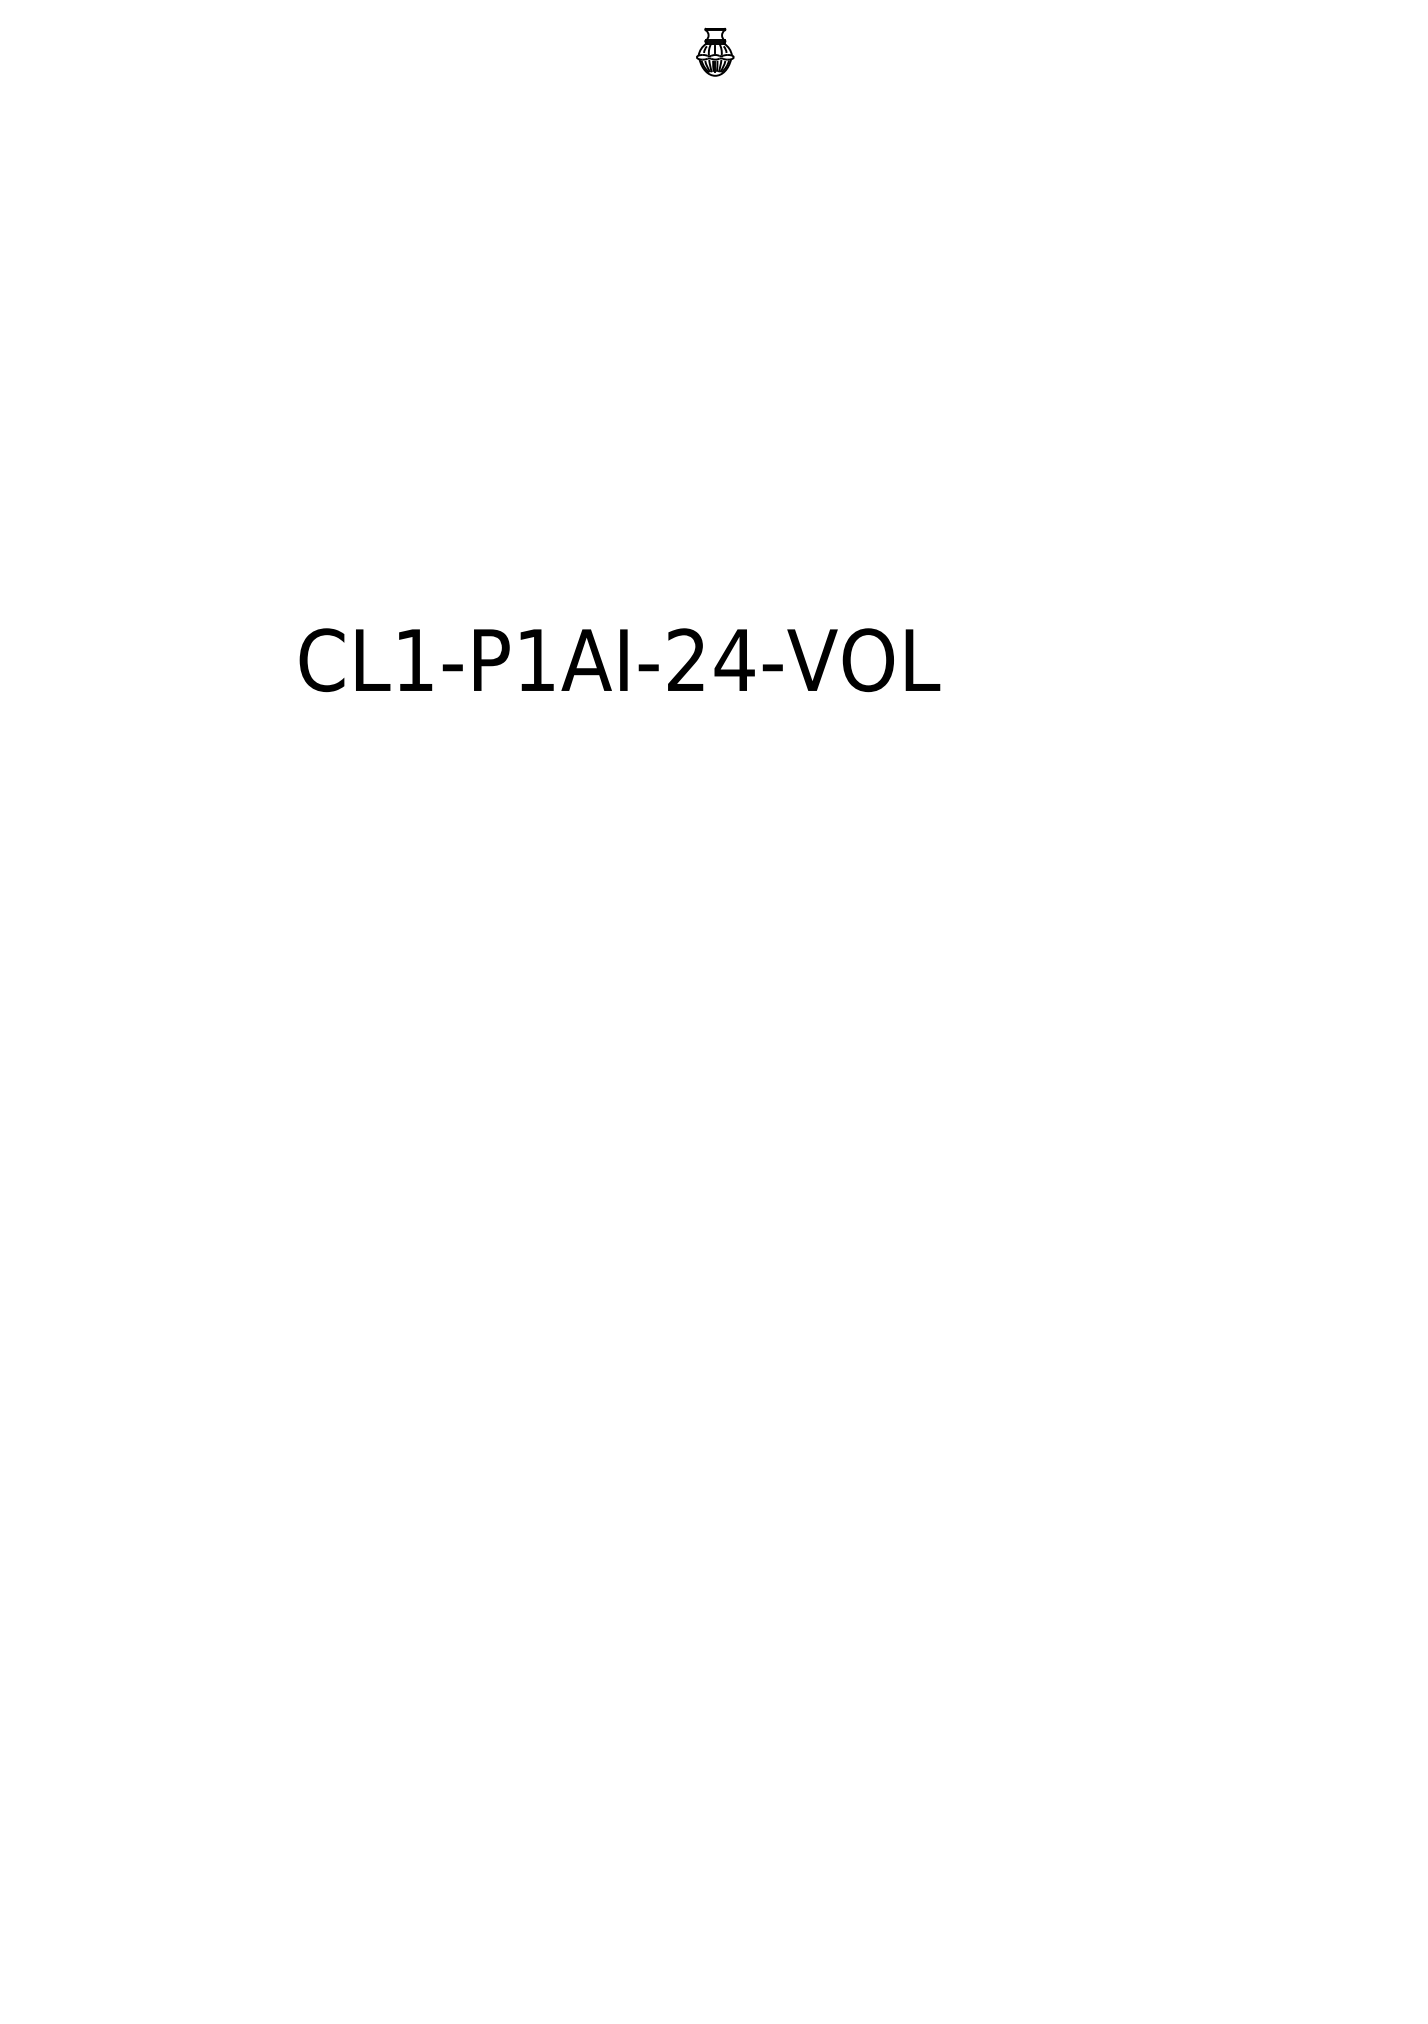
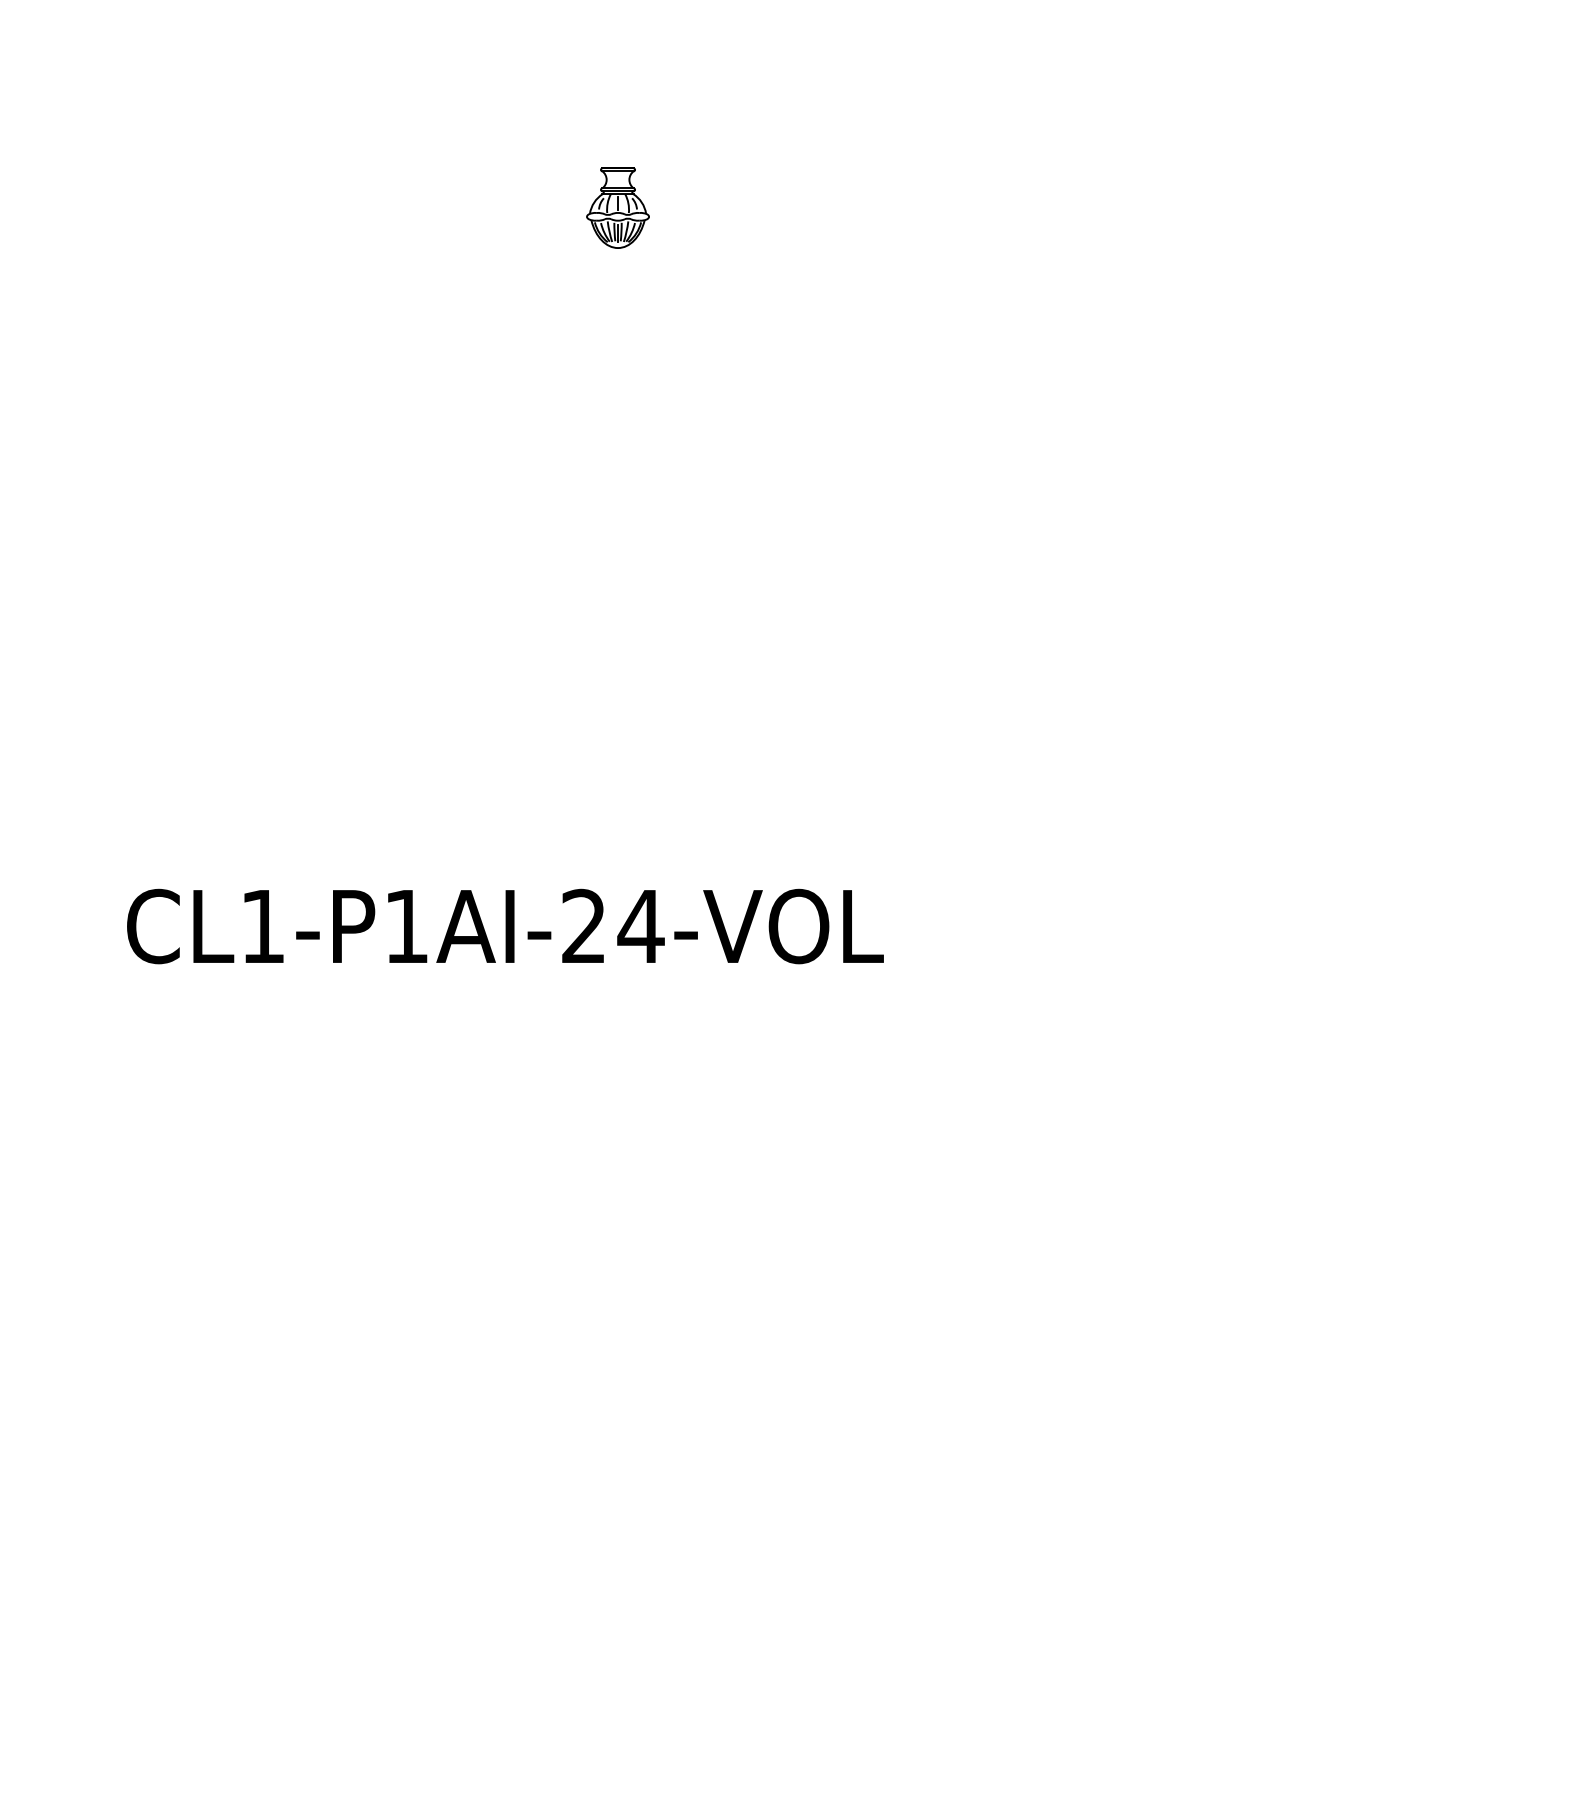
part: (715, 51) -> (618, 207), size x1.43

